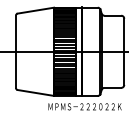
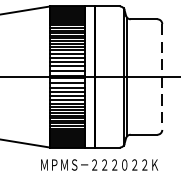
line: (124, 52) -> (162, 78), solid -> dashed

